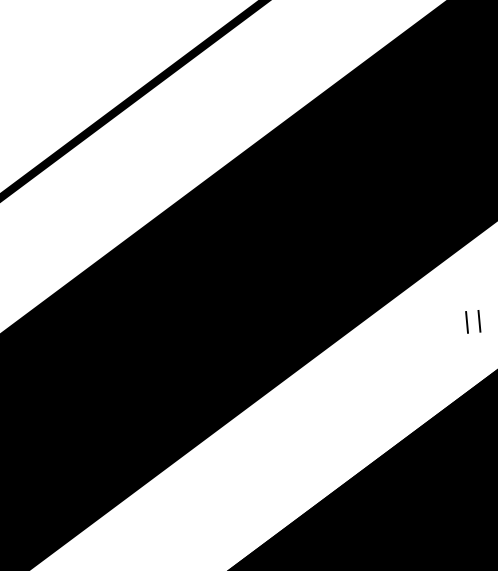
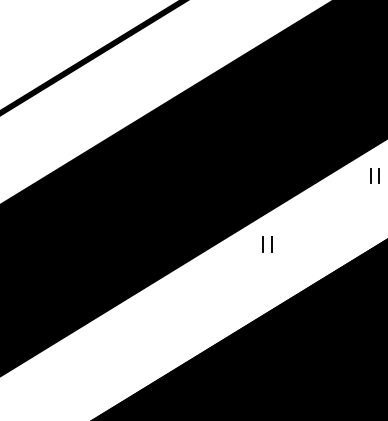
part: (472, 322) -> (267, 244), moved

